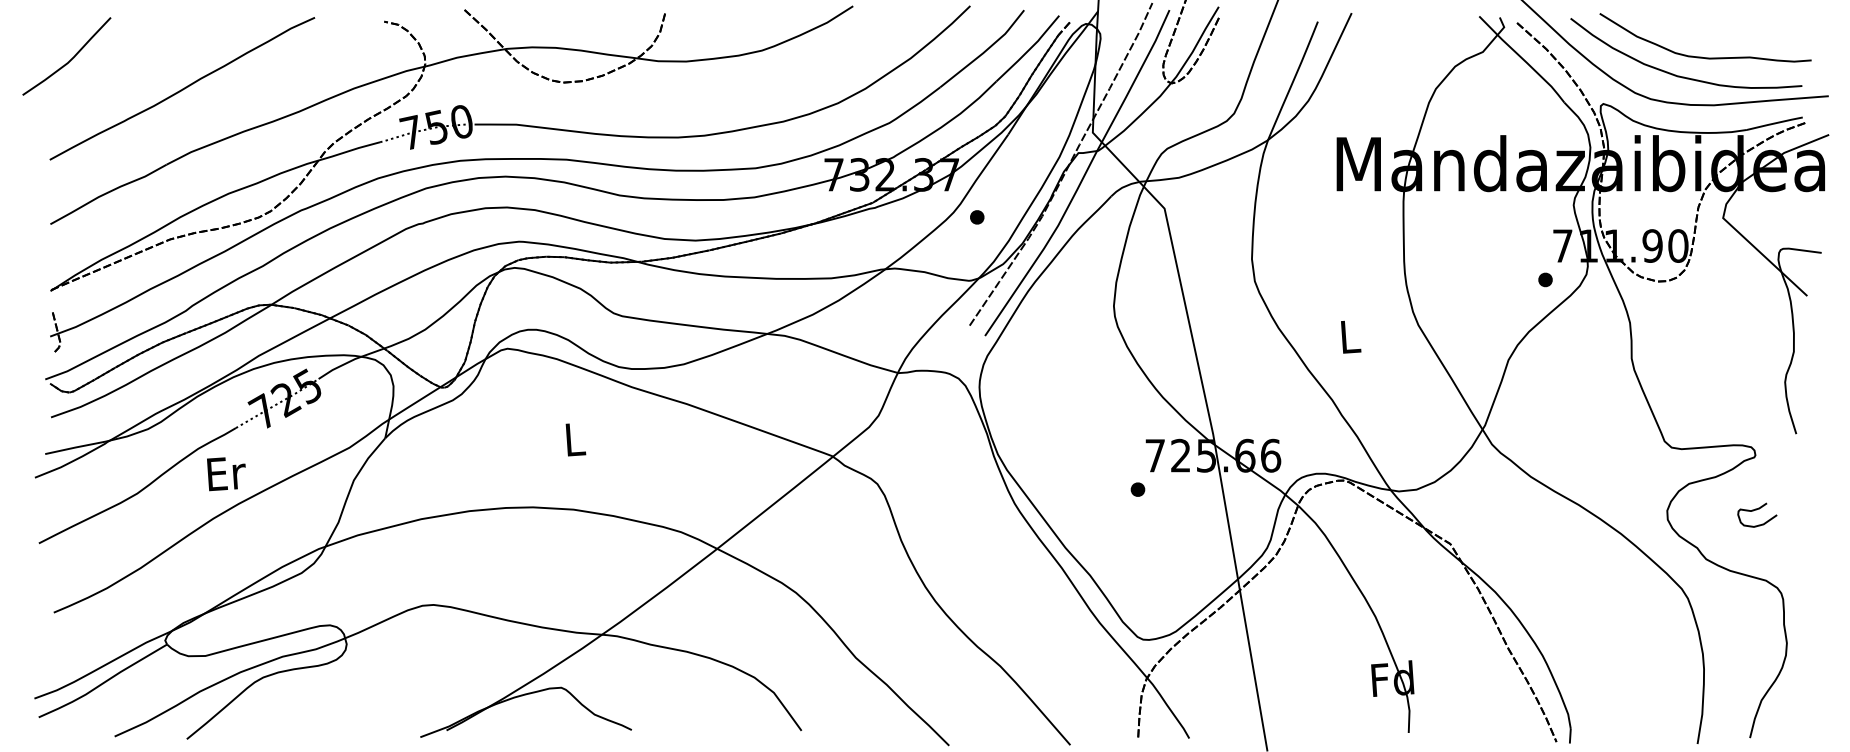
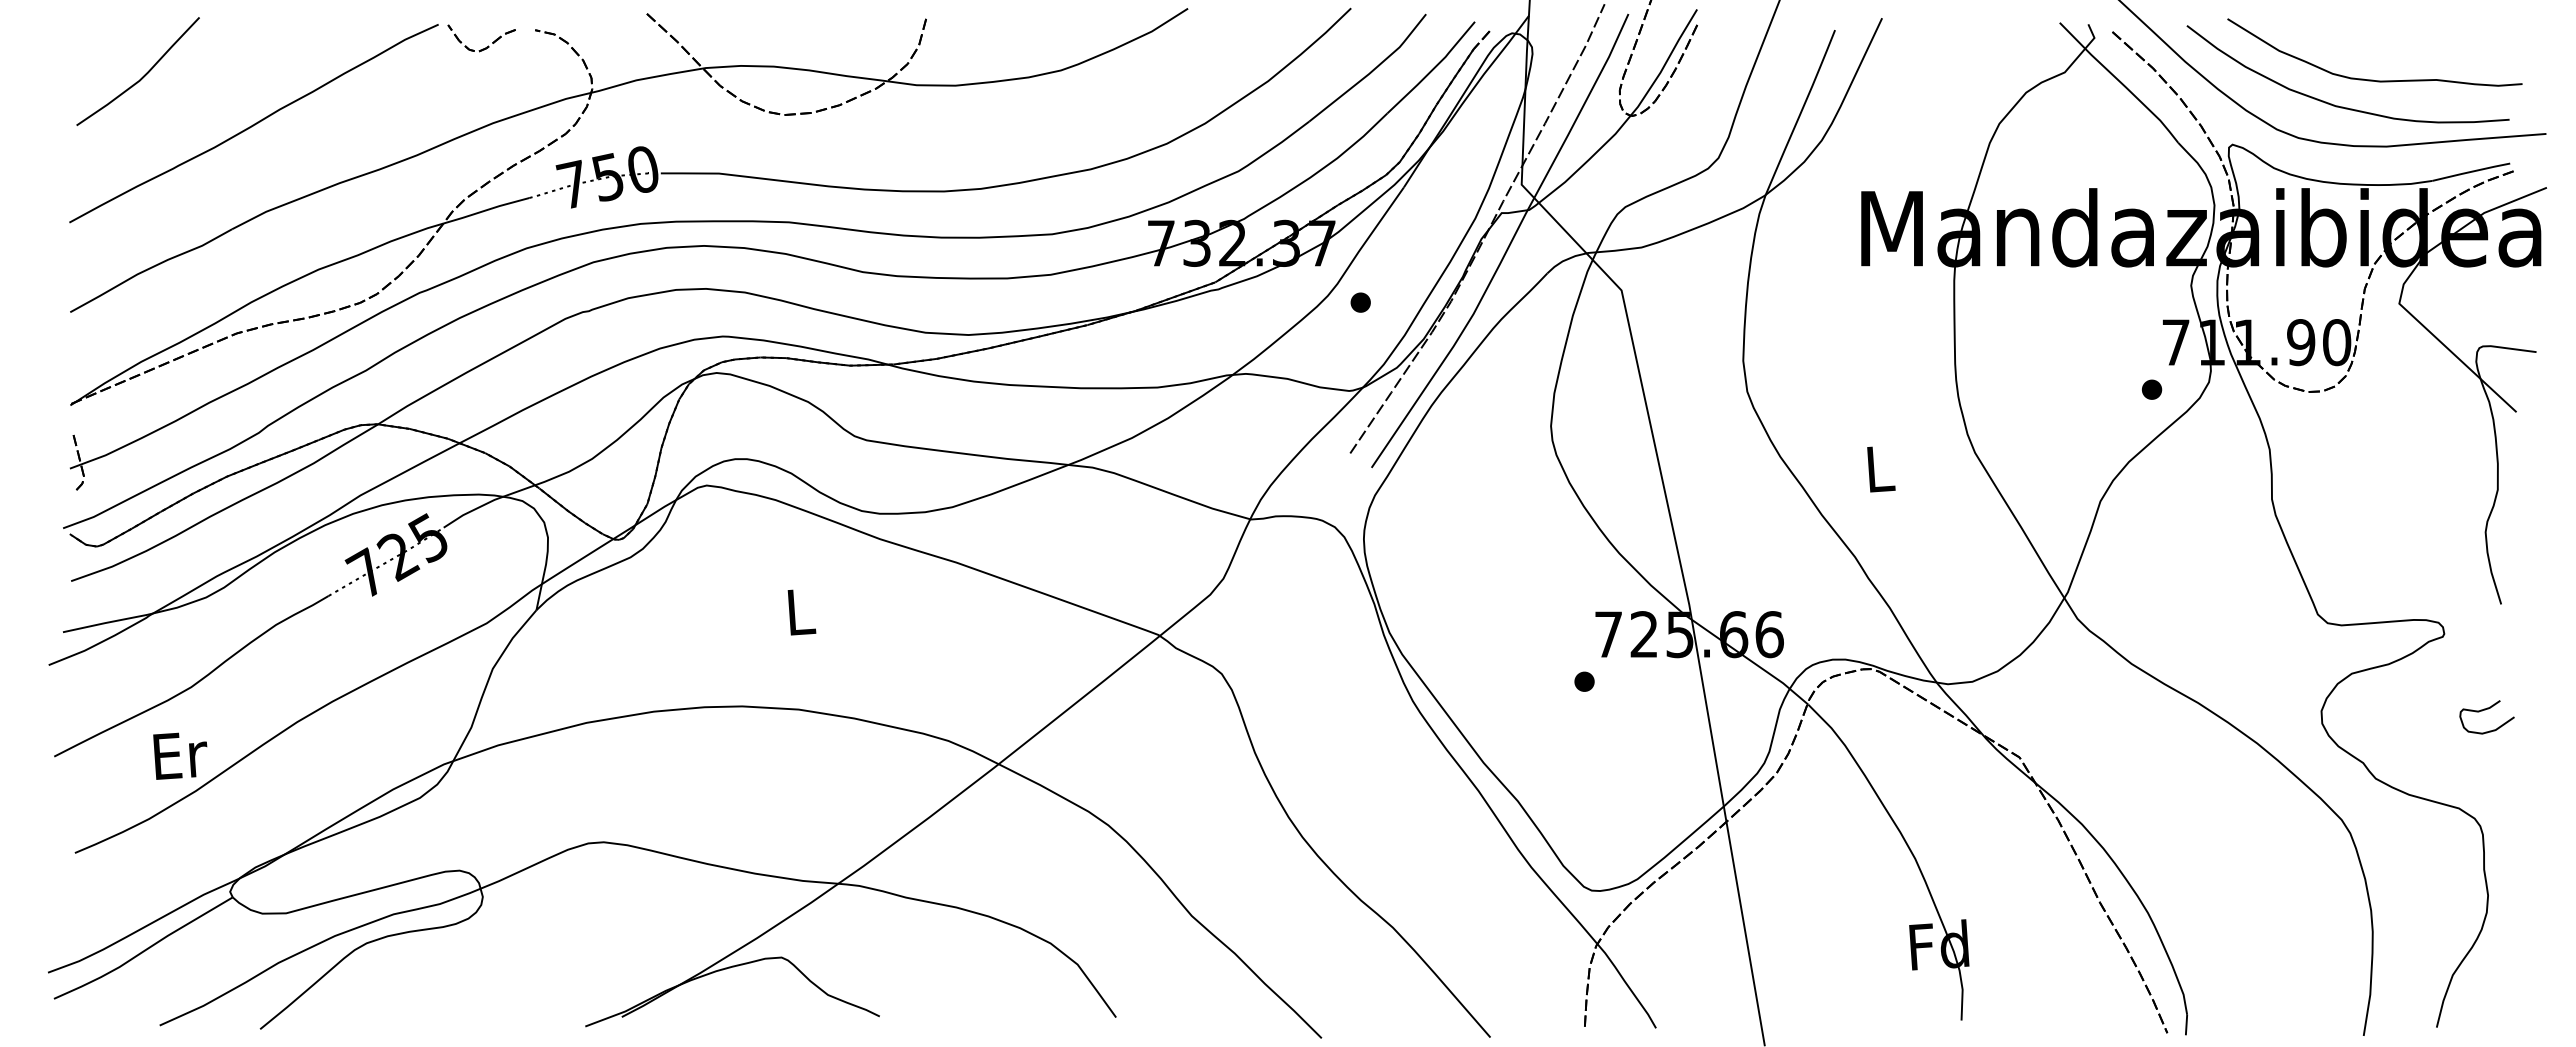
part: (349, 33) -> (486, 46), added
curve: (69, 59) -> (142, 76), moved
text: (226, 473) -> (180, 755), moved
curve: (1756, 510) -> (2485, 710), moved

